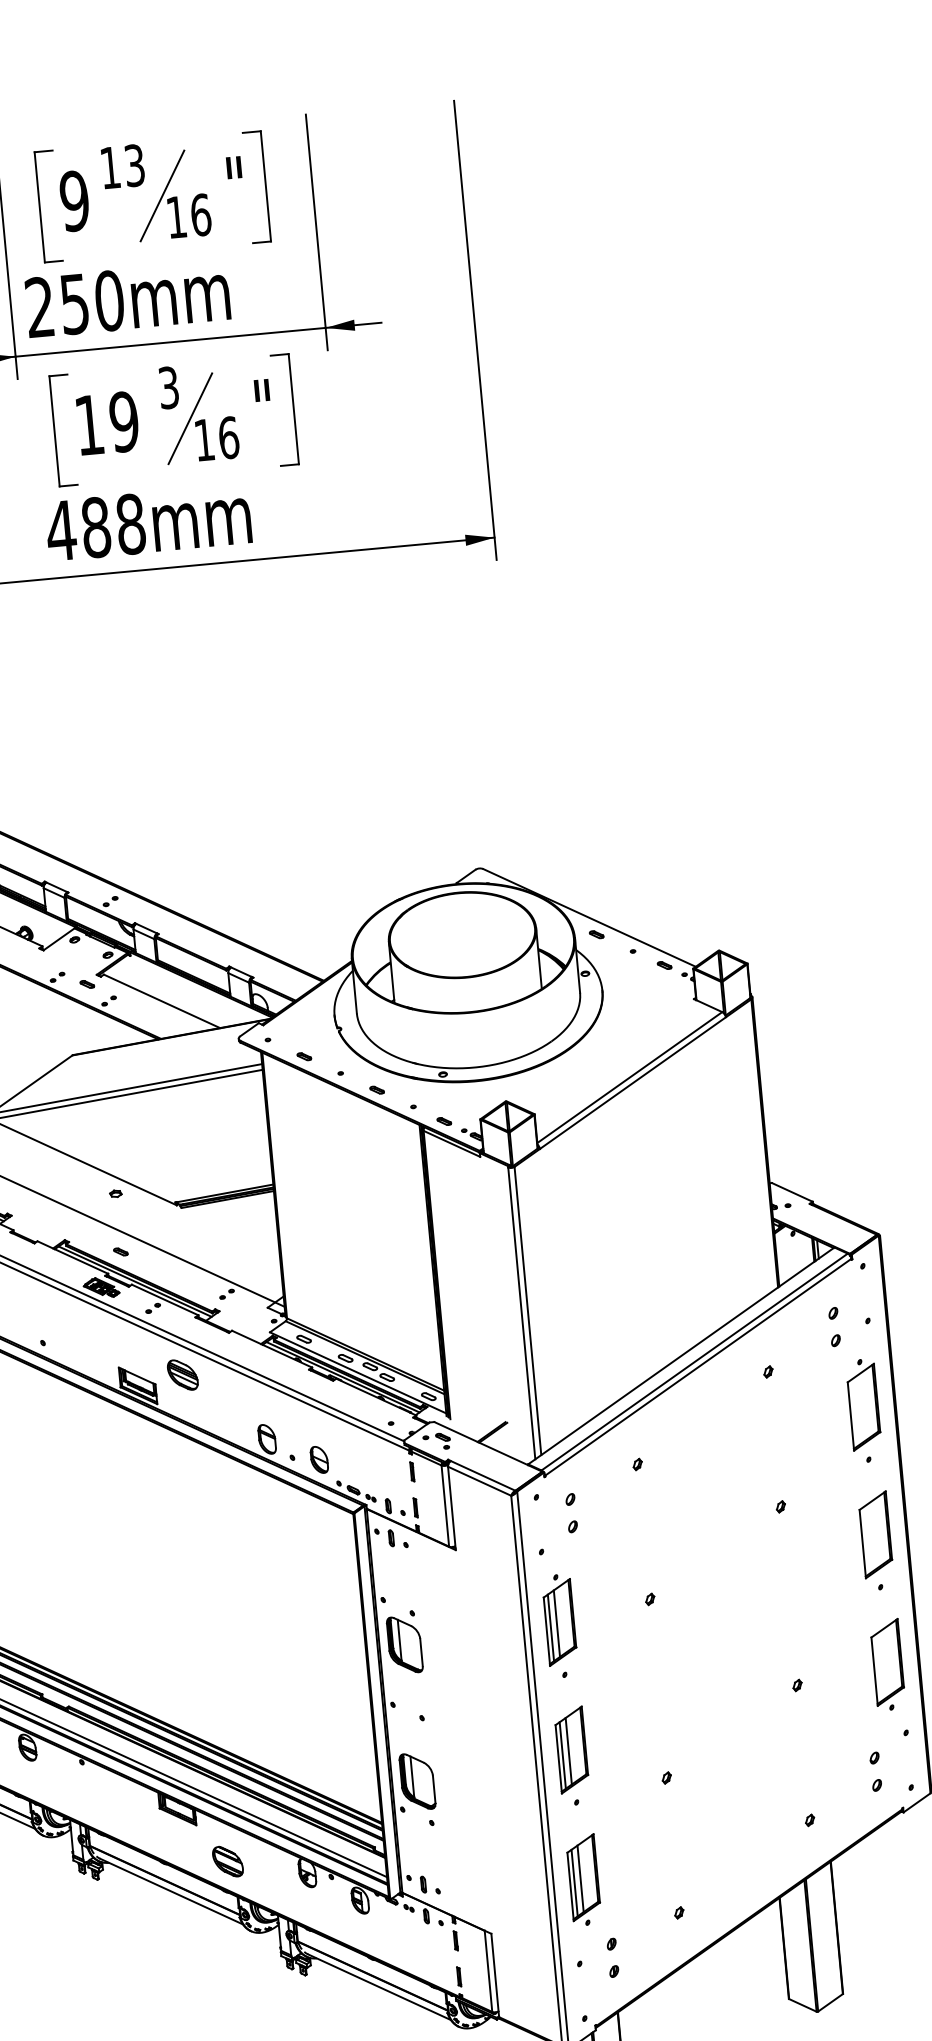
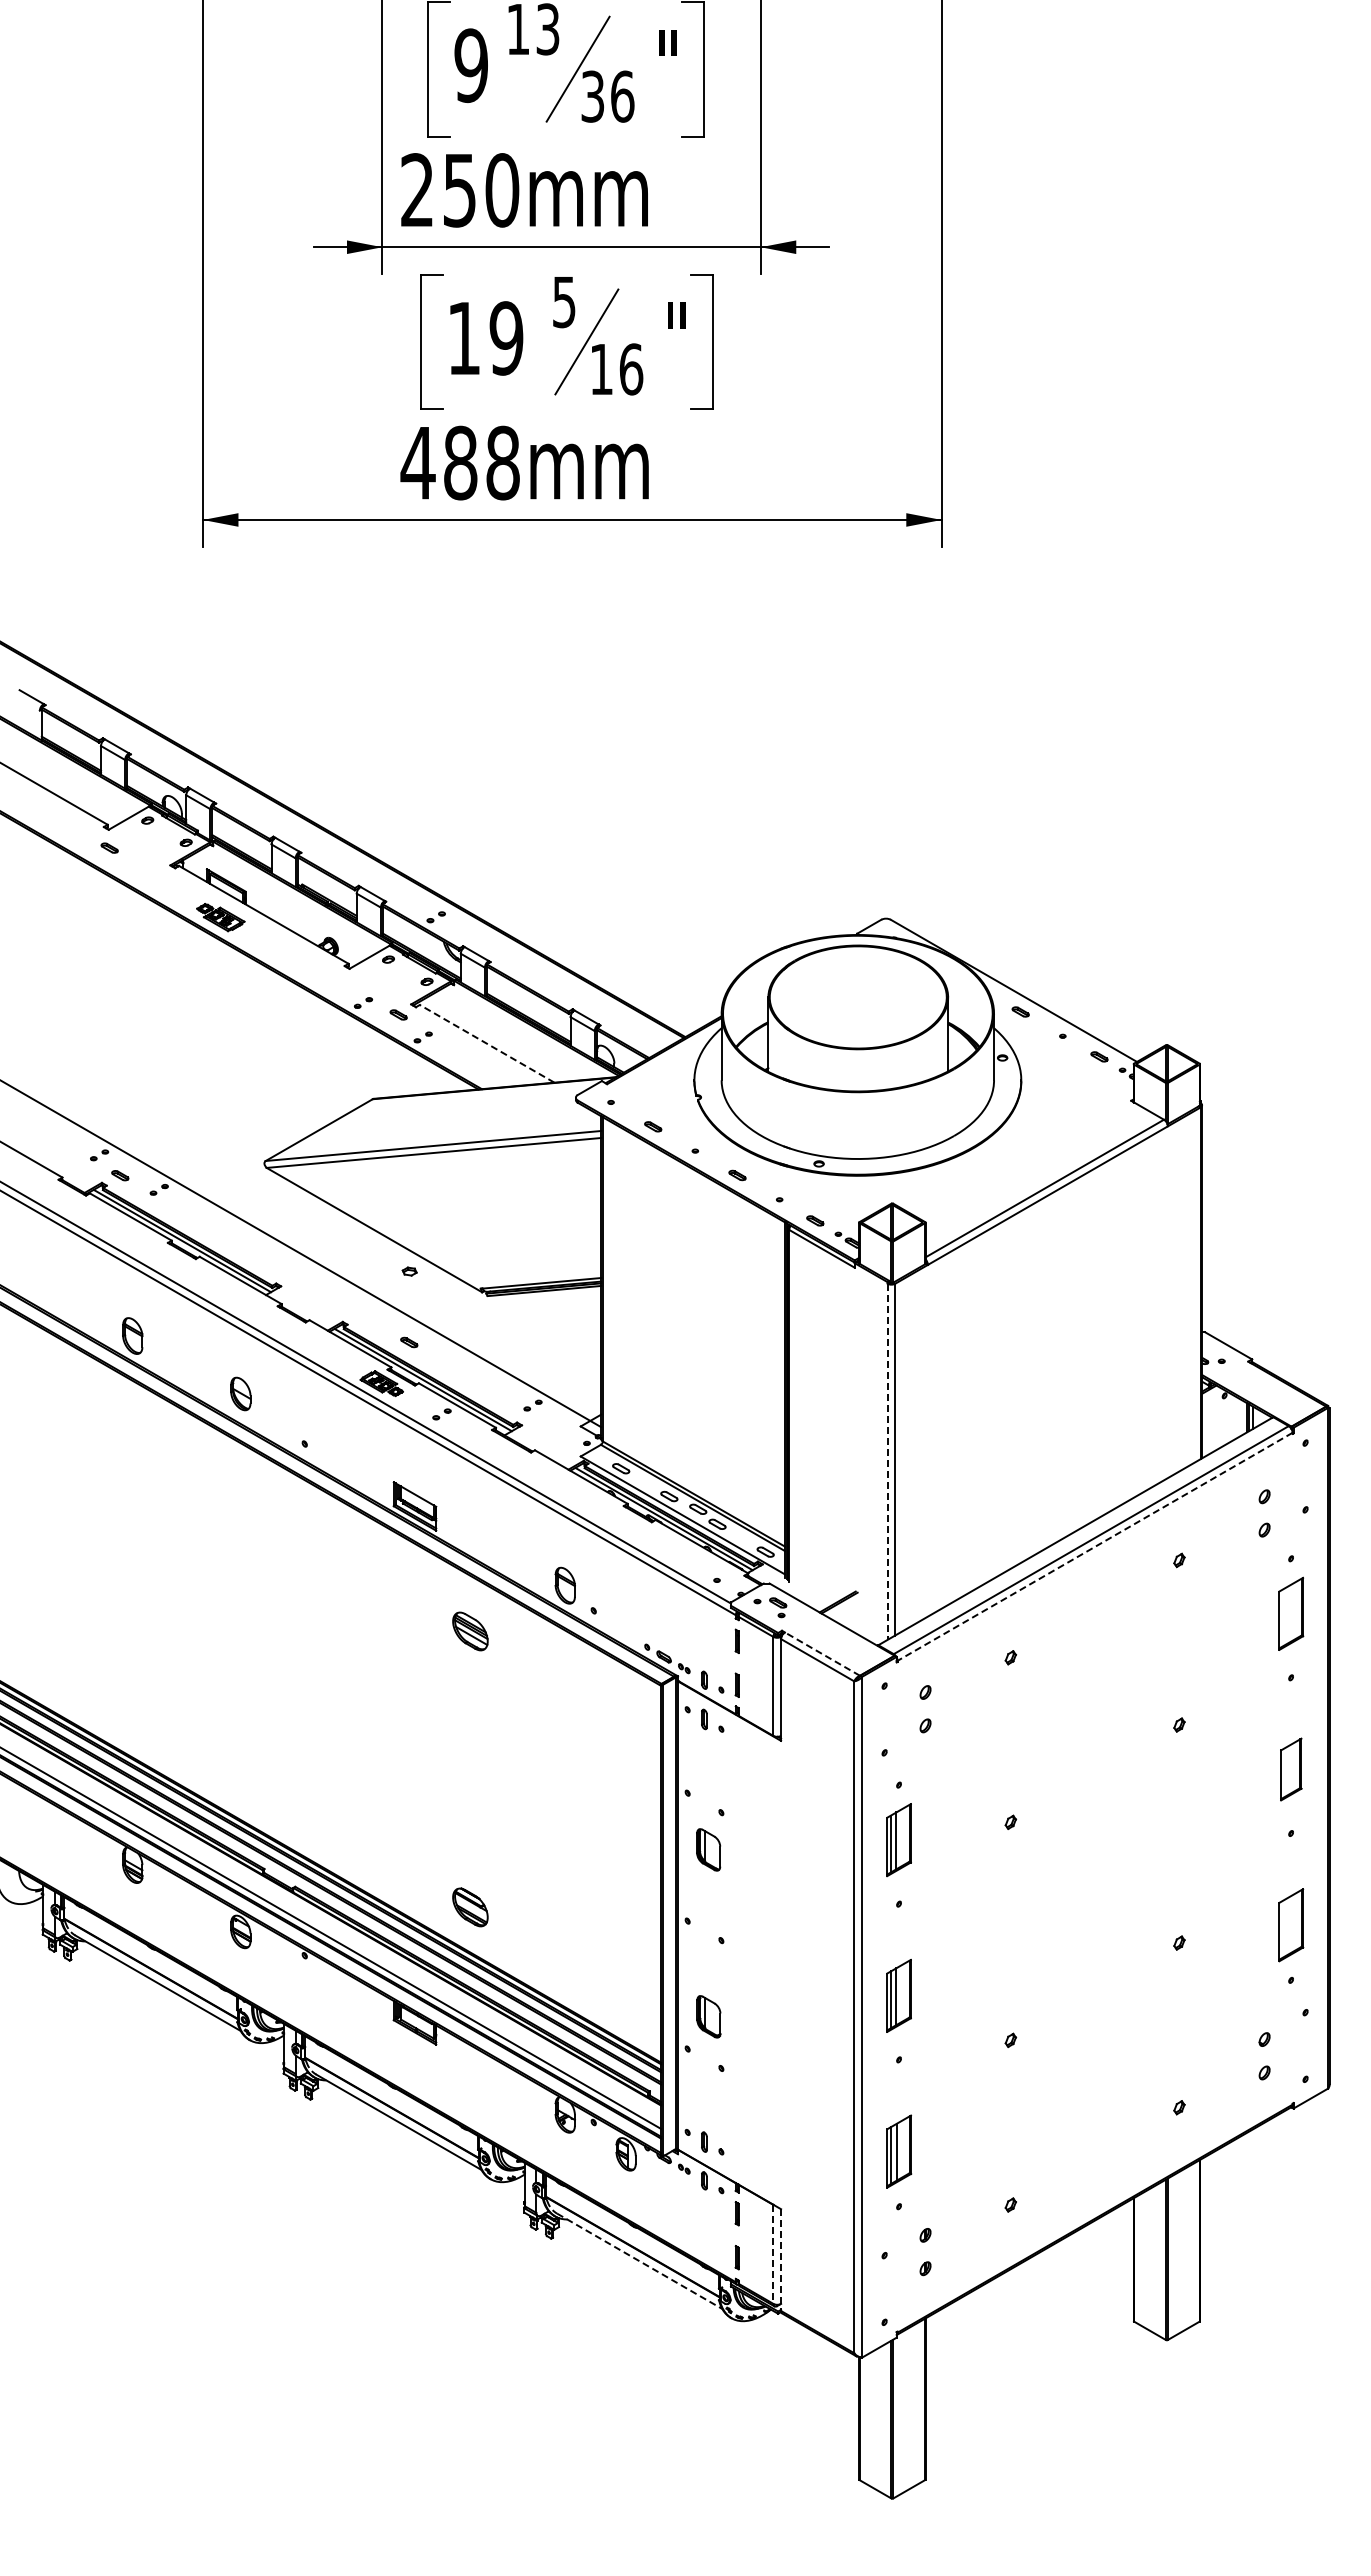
text: (176, 217) -> (592, 96), 16 -> 36
text: (168, 387) -> (564, 301), 3 -> 5
line: (162, 1001) -> (487, 1043), solid -> dashed
line: (521, 1313) -> (887, 1462), solid -> dashed
line: (697, 1367) -> (1094, 1547), solid -> dashed
part: (182, 1375) -> (470, 1631), moved
part: (864, 1406) -> (1291, 1613), size x0.7
part: (318, 1460) -> (625, 1616), removed
line: (483, 1475) -> (822, 1653), solid -> dashed
part: (876, 1534) -> (1291, 1769), size x0.6
part: (559, 1621) -> (898, 1839), size x0.7
part: (404, 1644) -> (708, 1849), size x0.6
part: (887, 1661) -> (1291, 1924), size x0.7
part: (571, 1749) -> (898, 1995), size x0.7
part: (417, 1781) -> (708, 2016), size x0.6
part: (228, 1861) -> (470, 1907), moved
part: (584, 1877) -> (899, 2151), size x0.7
line: (488, 1971) -> (773, 2254), solid -> dashed
line: (495, 1975) -> (781, 2260), solid -> dashed
line: (380, 1987) -> (640, 2261), solid -> dashed

